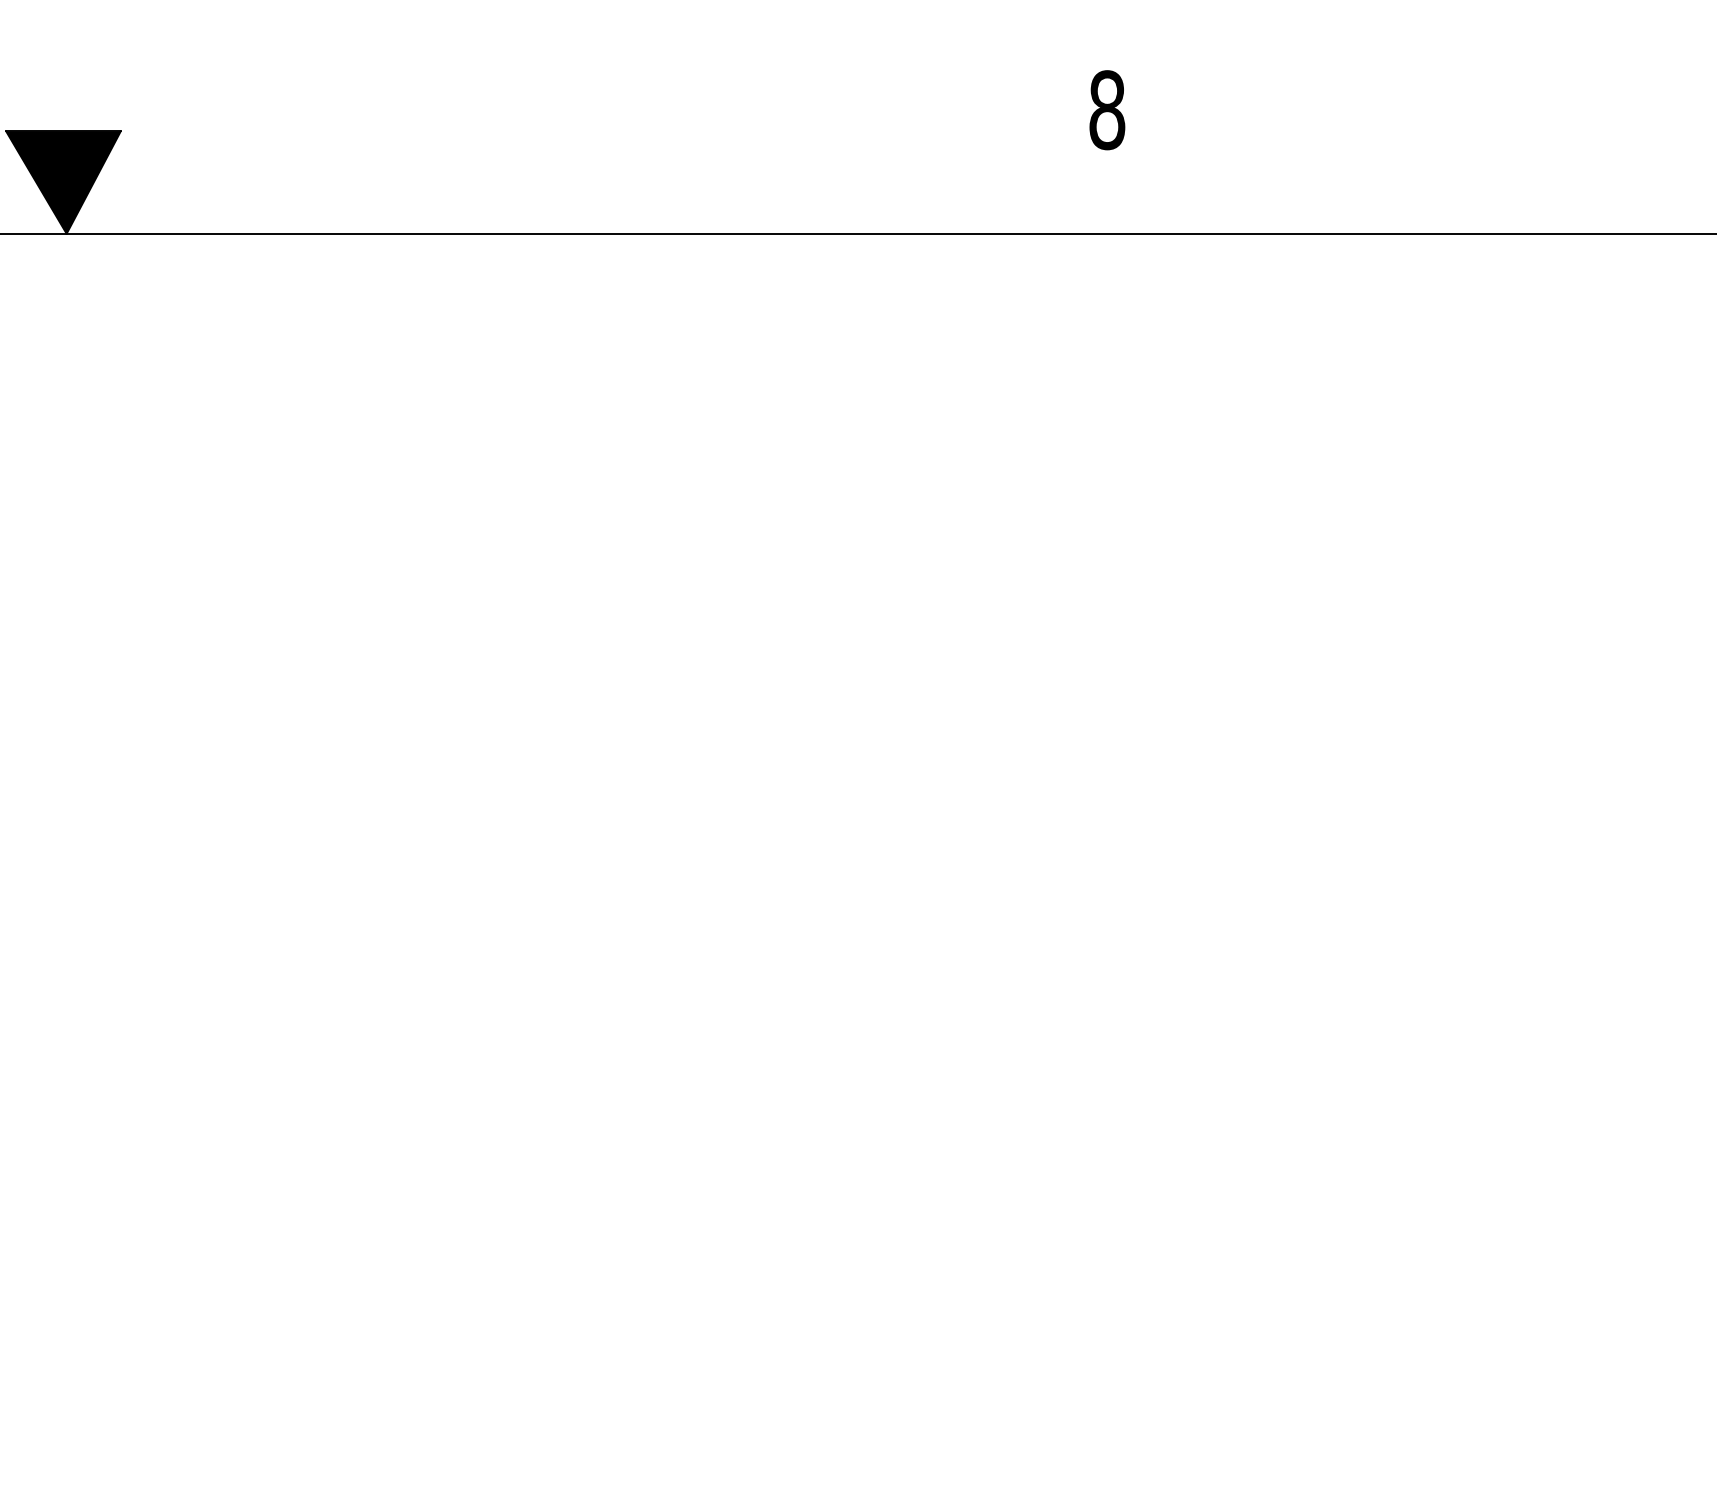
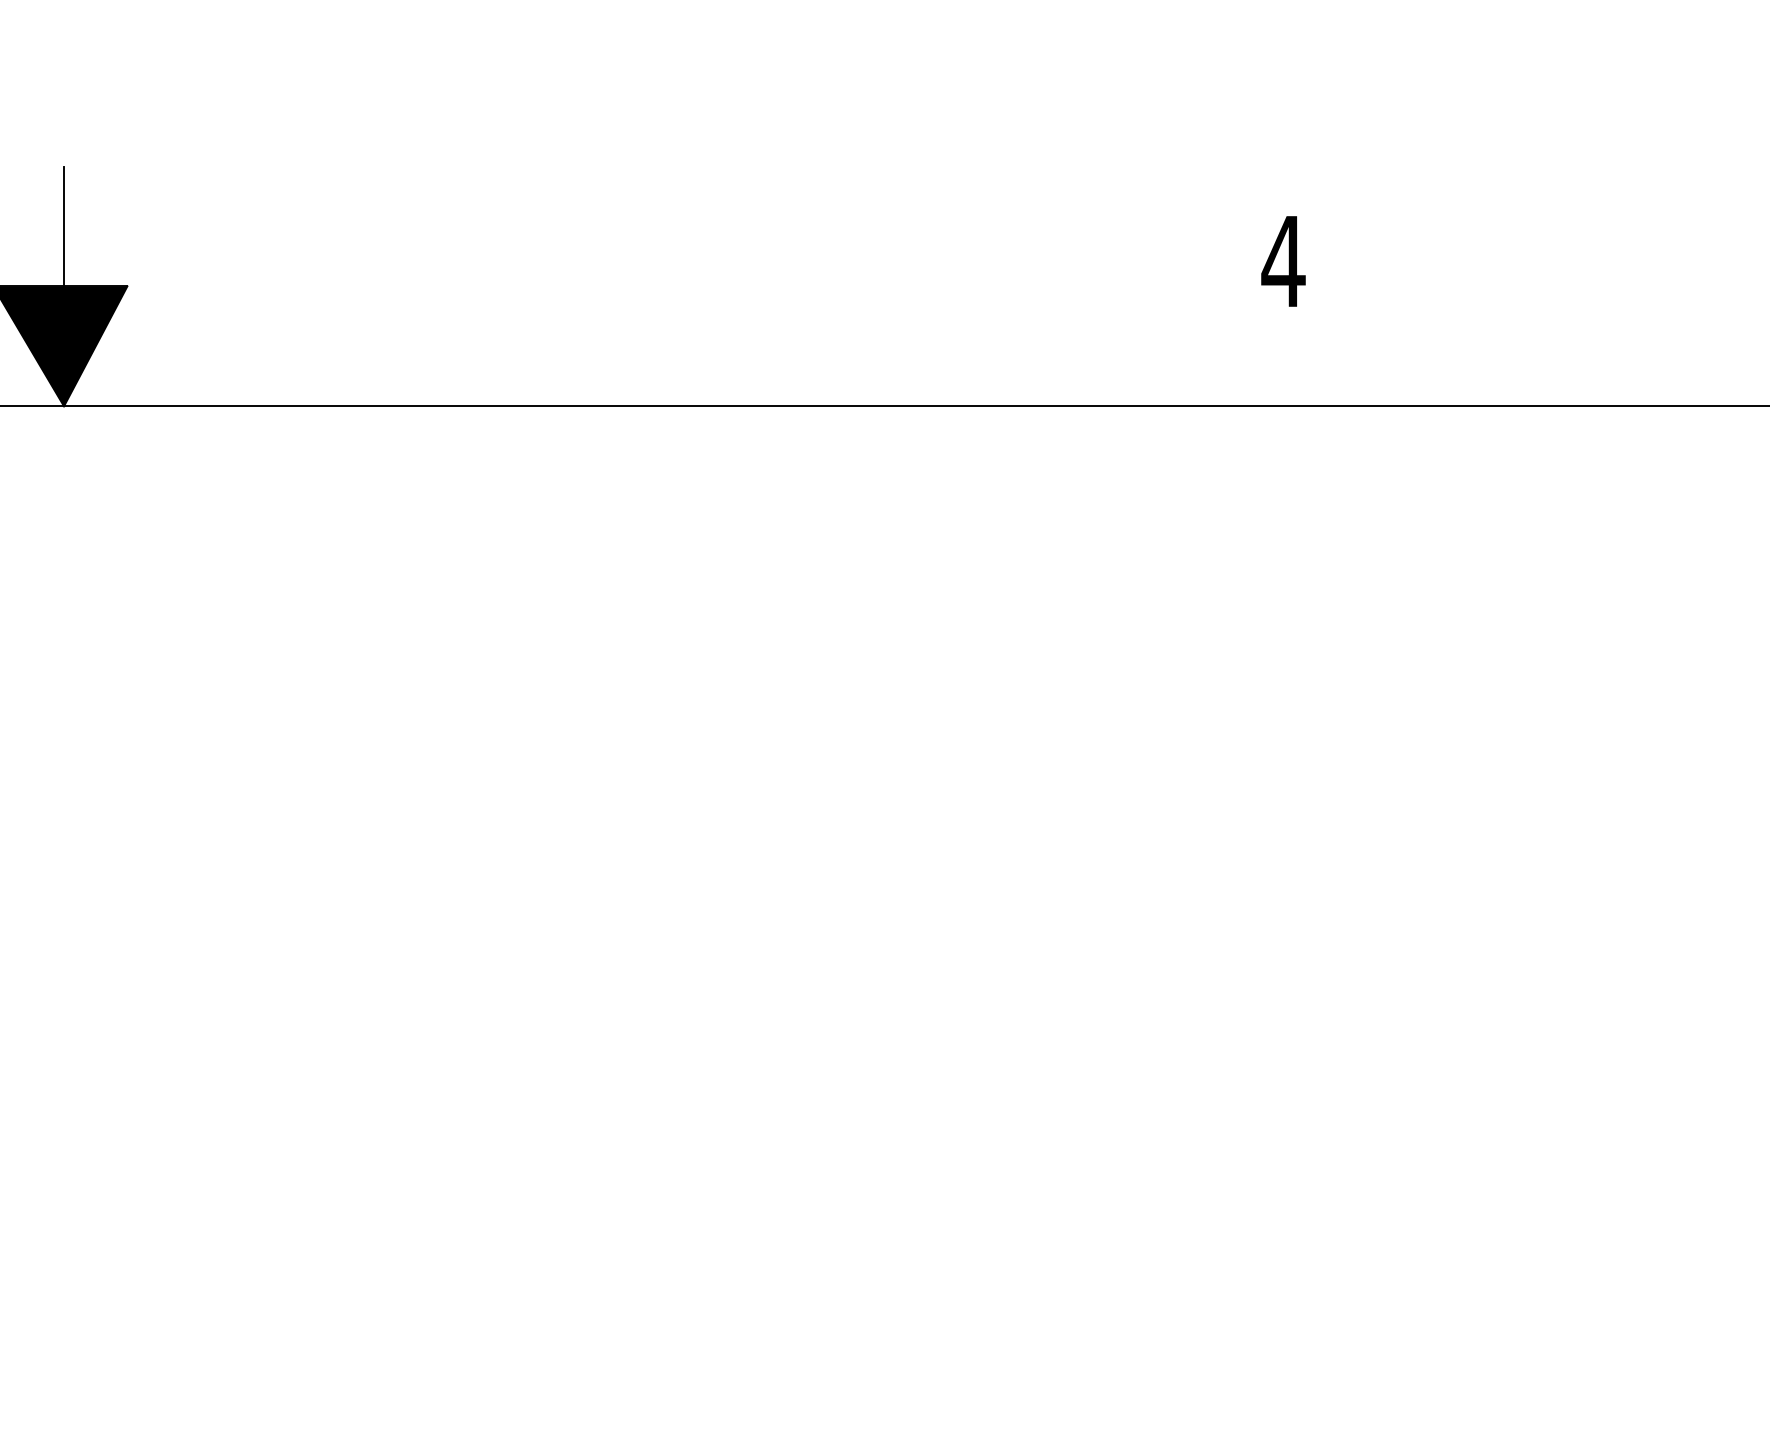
line: (66, 80) -> (63, 226), added
text: (1107, 110) -> (1283, 261), 8 -> 4

